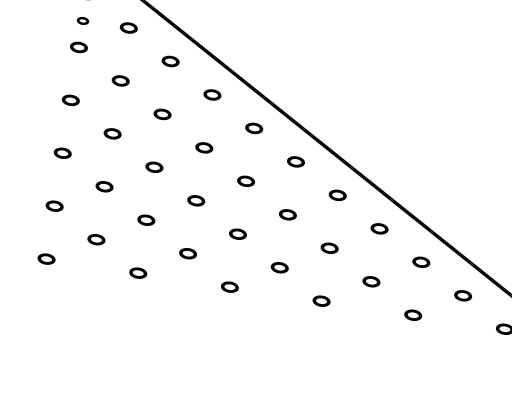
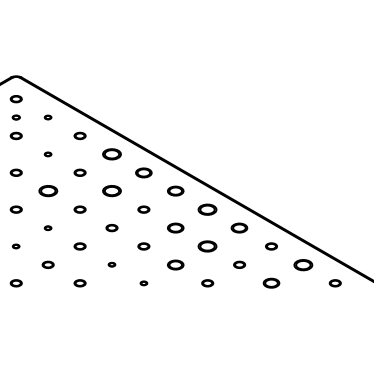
part: (127, 27) -> (47, 117), size x0.6
part: (119, 80) -> (47, 154), size x0.6
part: (211, 94) -> (111, 154), size x1.6
part: (253, 127) -> (143, 172), size x1.4
part: (111, 134) -> (47, 191), size x1.6
part: (203, 148) -> (111, 191), size x1.6
part: (295, 162) -> (175, 191), size x1.4
part: (103, 187) -> (47, 228), size x0.6
part: (337, 195) -> (207, 209), size x1.6
part: (53, 206) -> (15, 246), size x0.6
part: (287, 213) -> (175, 227), size x1.4
part: (379, 228) -> (239, 227), size x1.4
part: (329, 248) -> (207, 246), size x1.6
part: (187, 253) -> (111, 264), size x0.6
part: (279, 267) -> (175, 264), size x1.4
part: (229, 287) -> (143, 283), size x0.6
part: (463, 295) -> (303, 264), size x1.6
part: (413, 315) -> (271, 283), size x1.4

